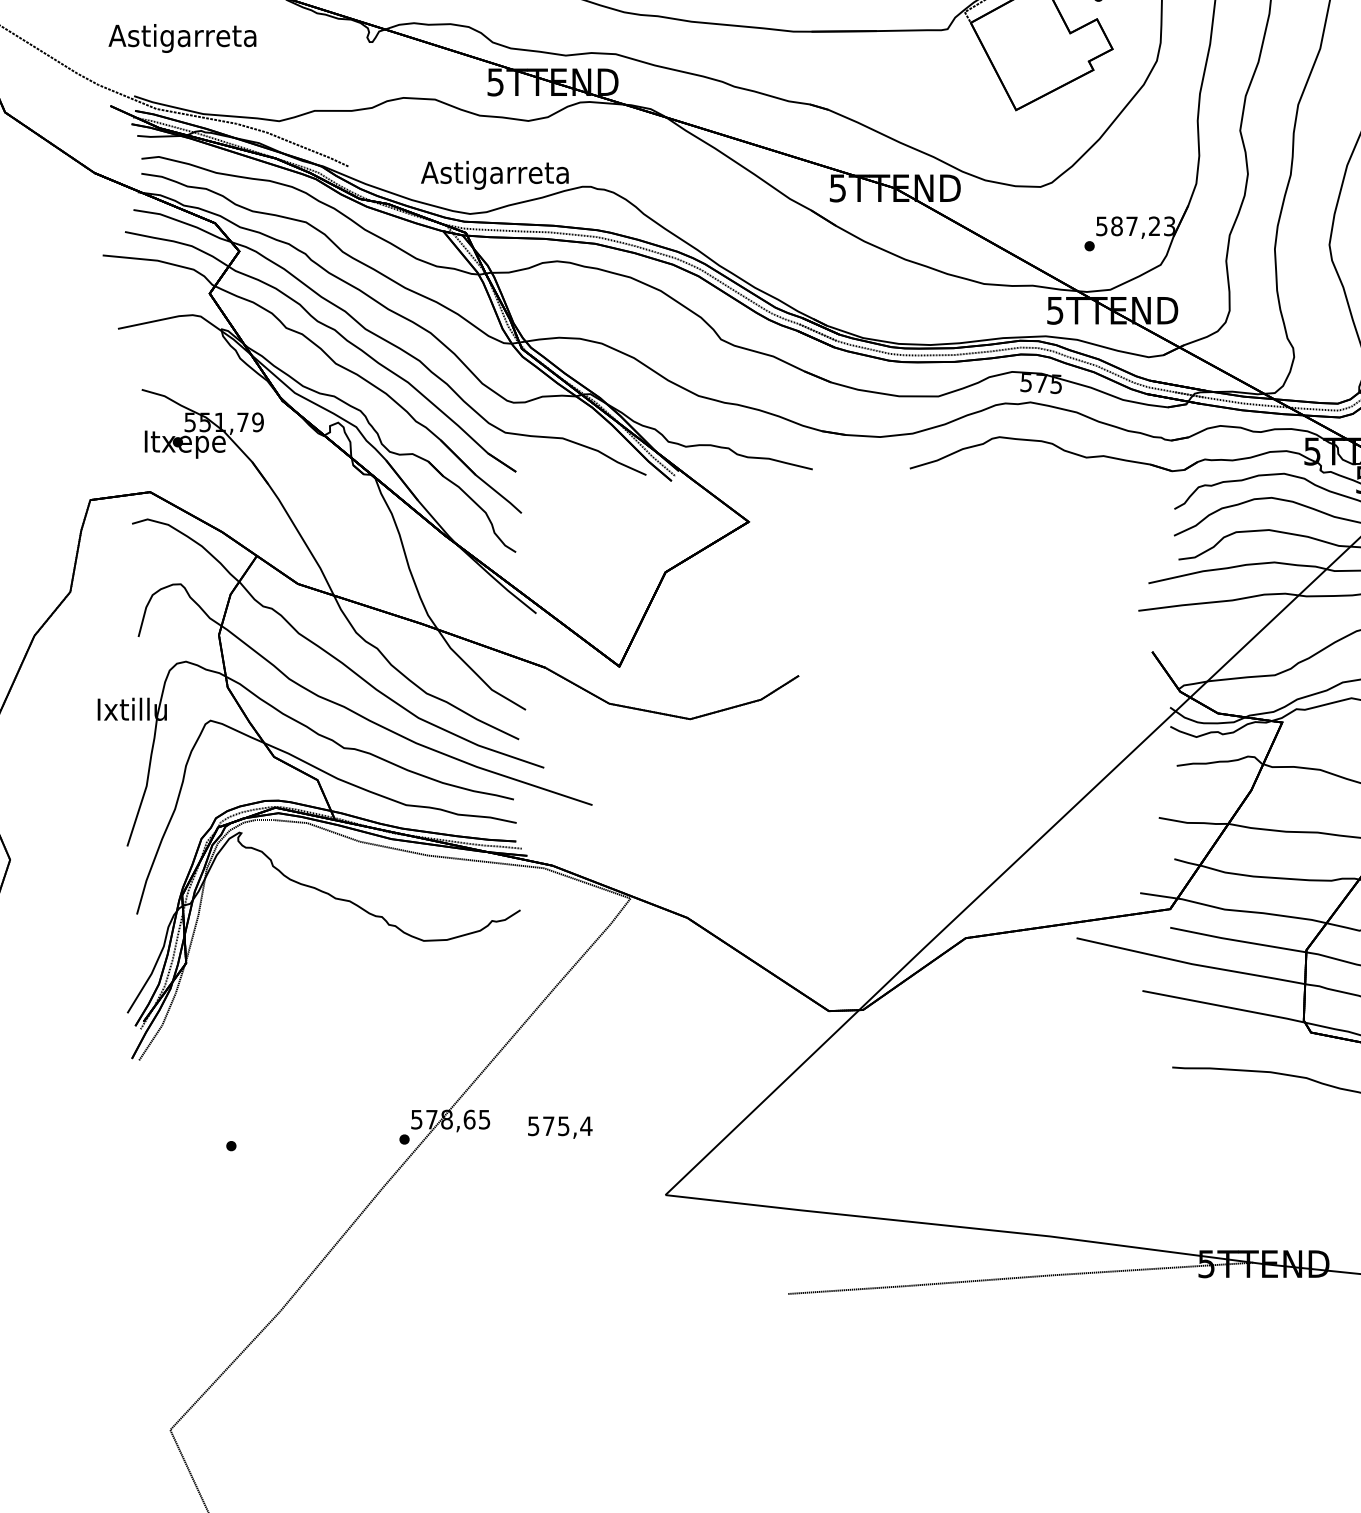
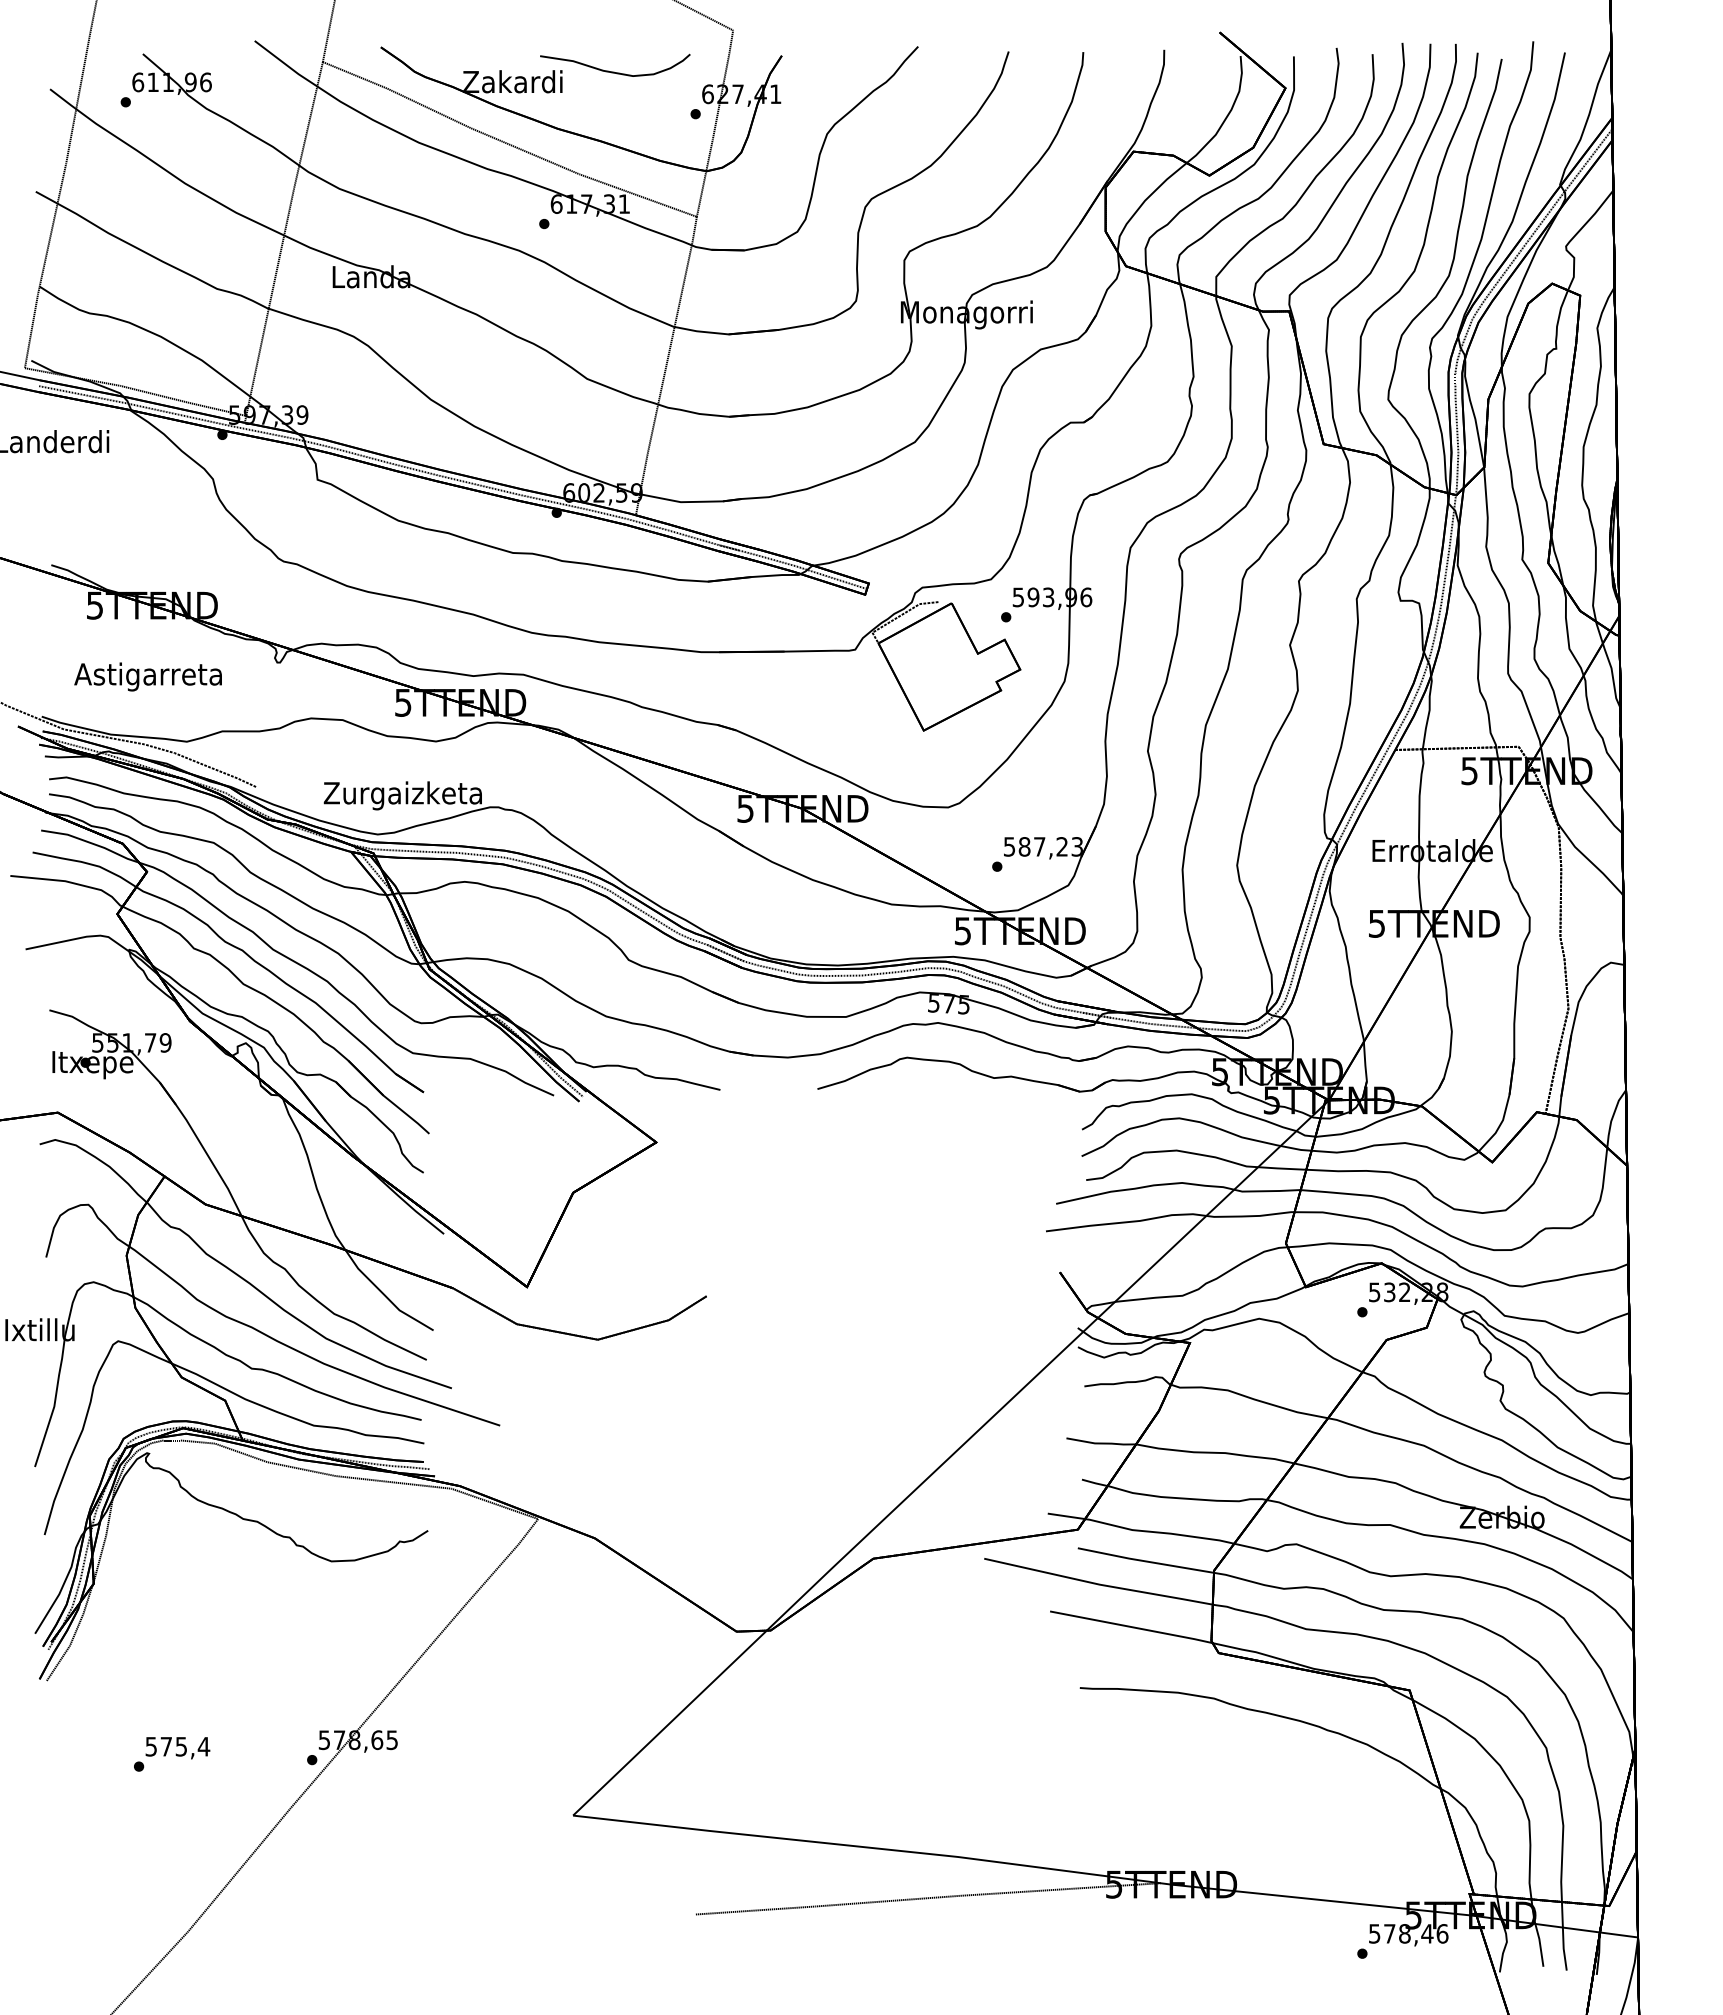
text: (181, 37) -> (147, 676), moved
text: (494, 174) -> (402, 795), Astigarreta -> Zurgaizketa
text: (559, 1127) -> (177, 1748), moved

